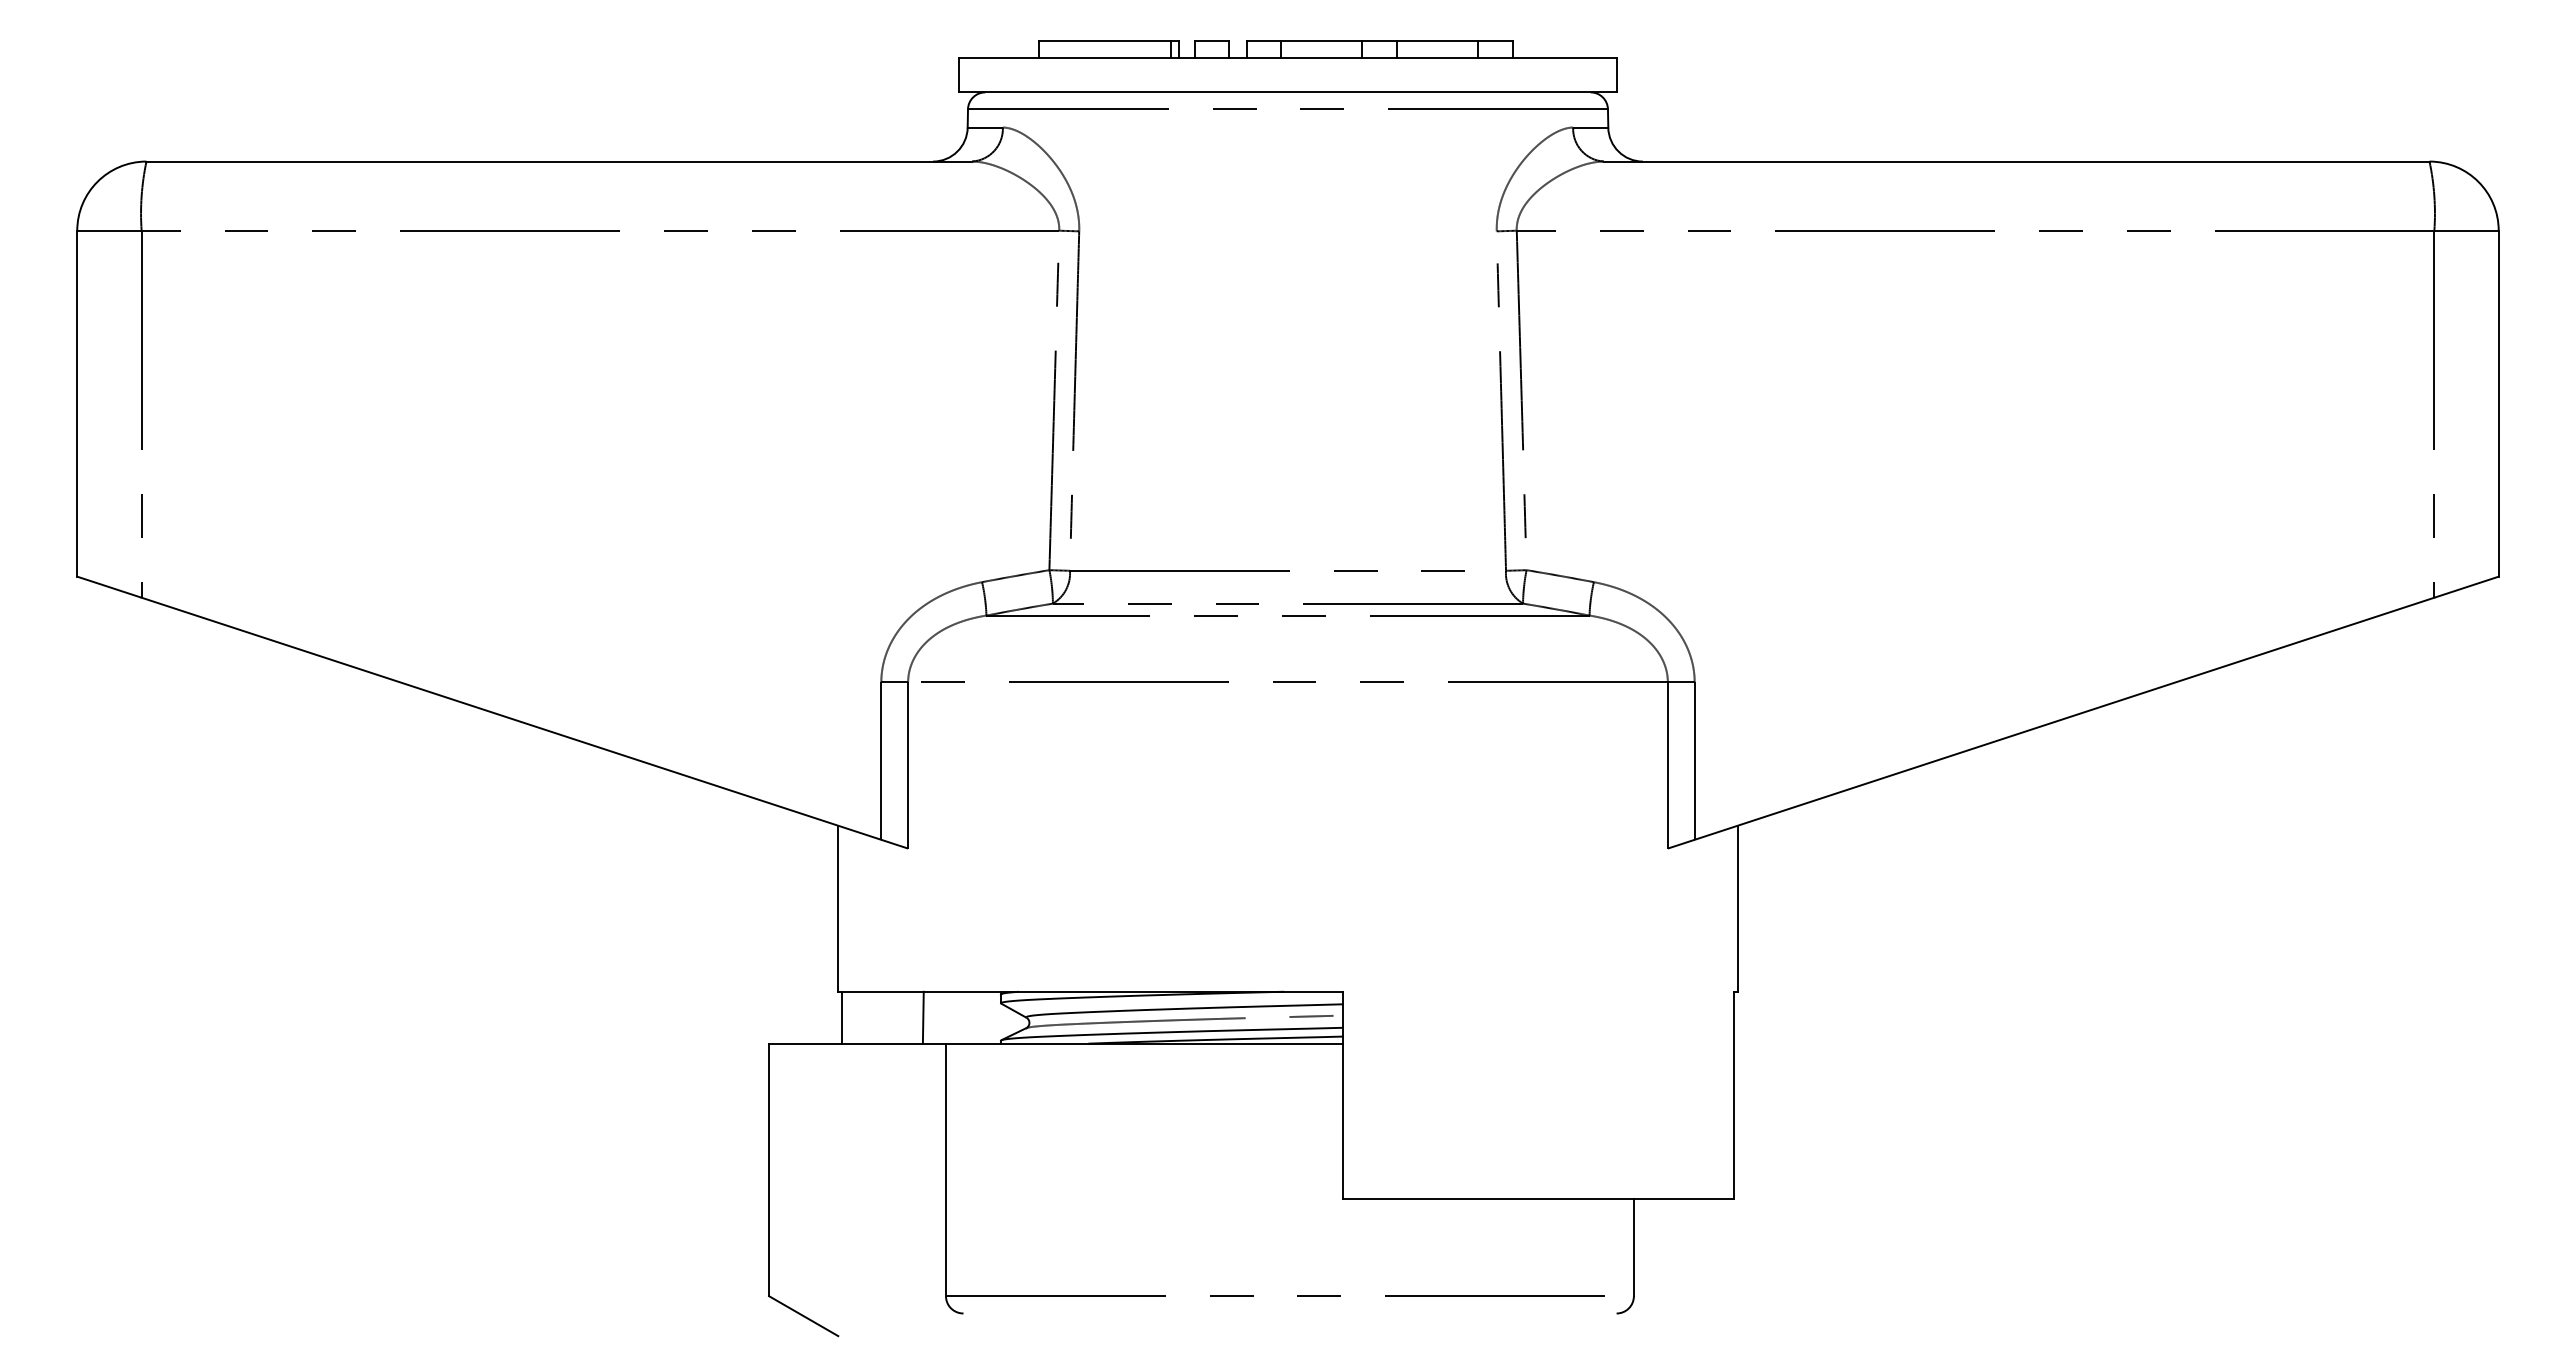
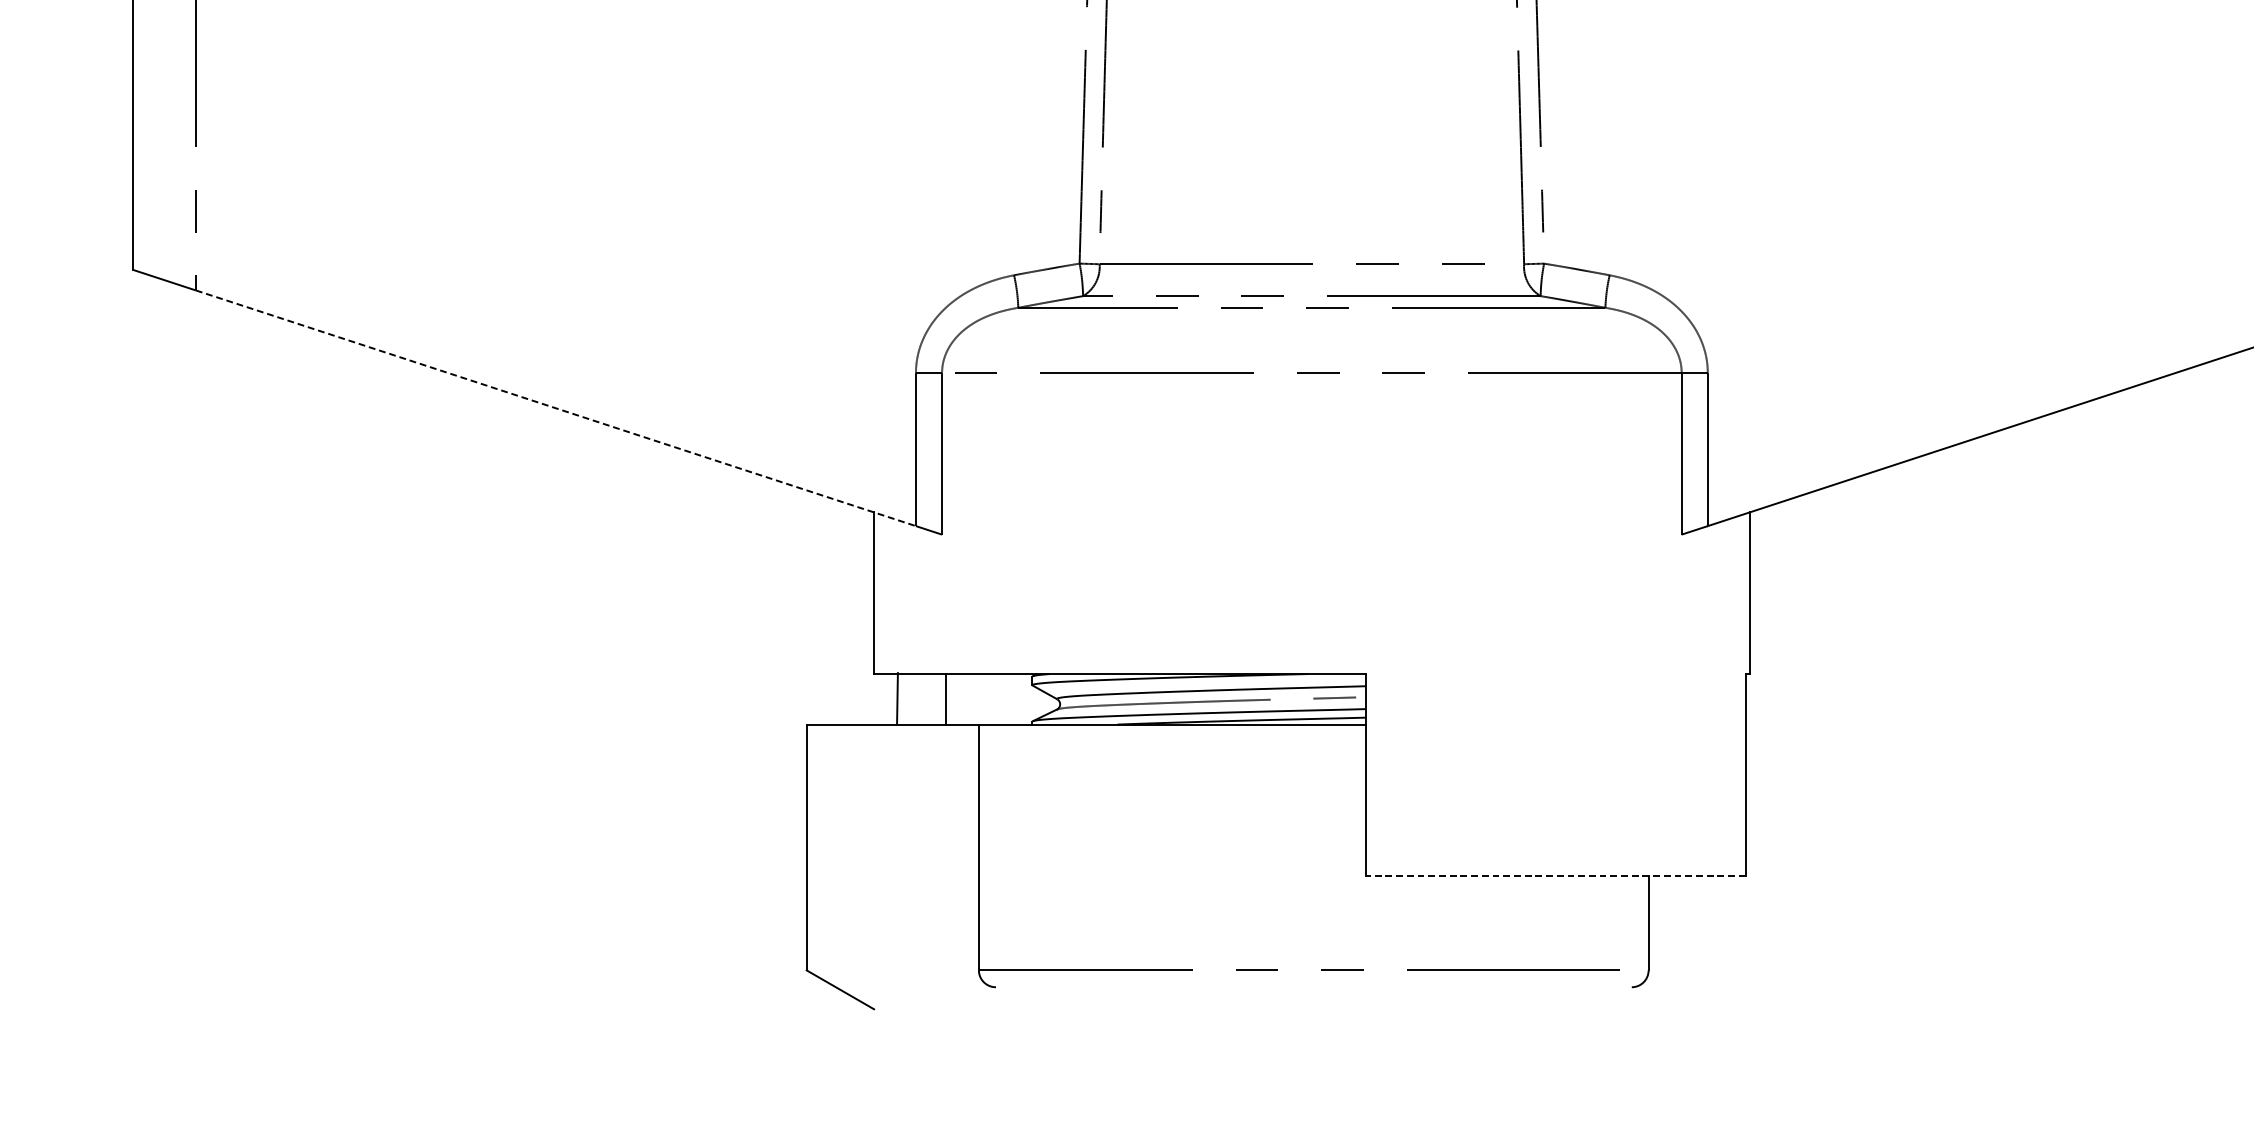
line: (511, 718) -> (555, 408), solid -> dashed
line: (841, 1017) -> (945, 699), moved
line: (922, 1017) -> (896, 698), moved
line: (1537, 1199) -> (1554, 876), solid -> dashed

